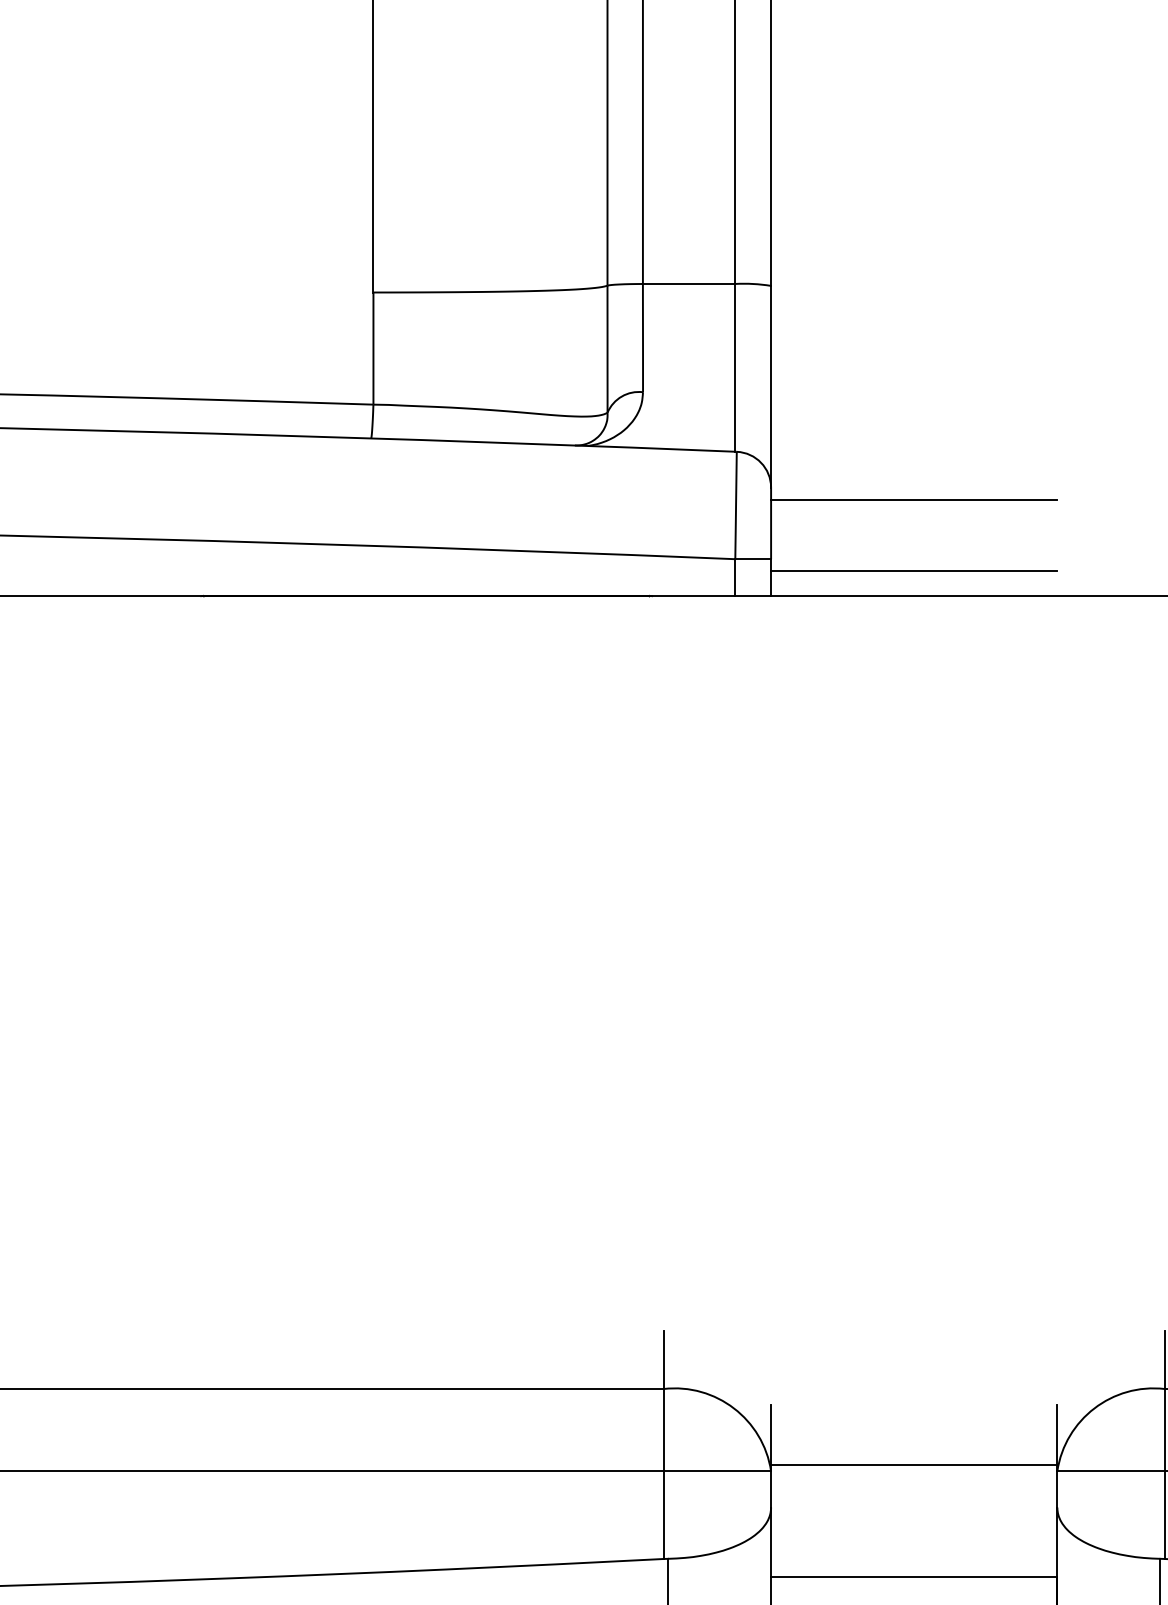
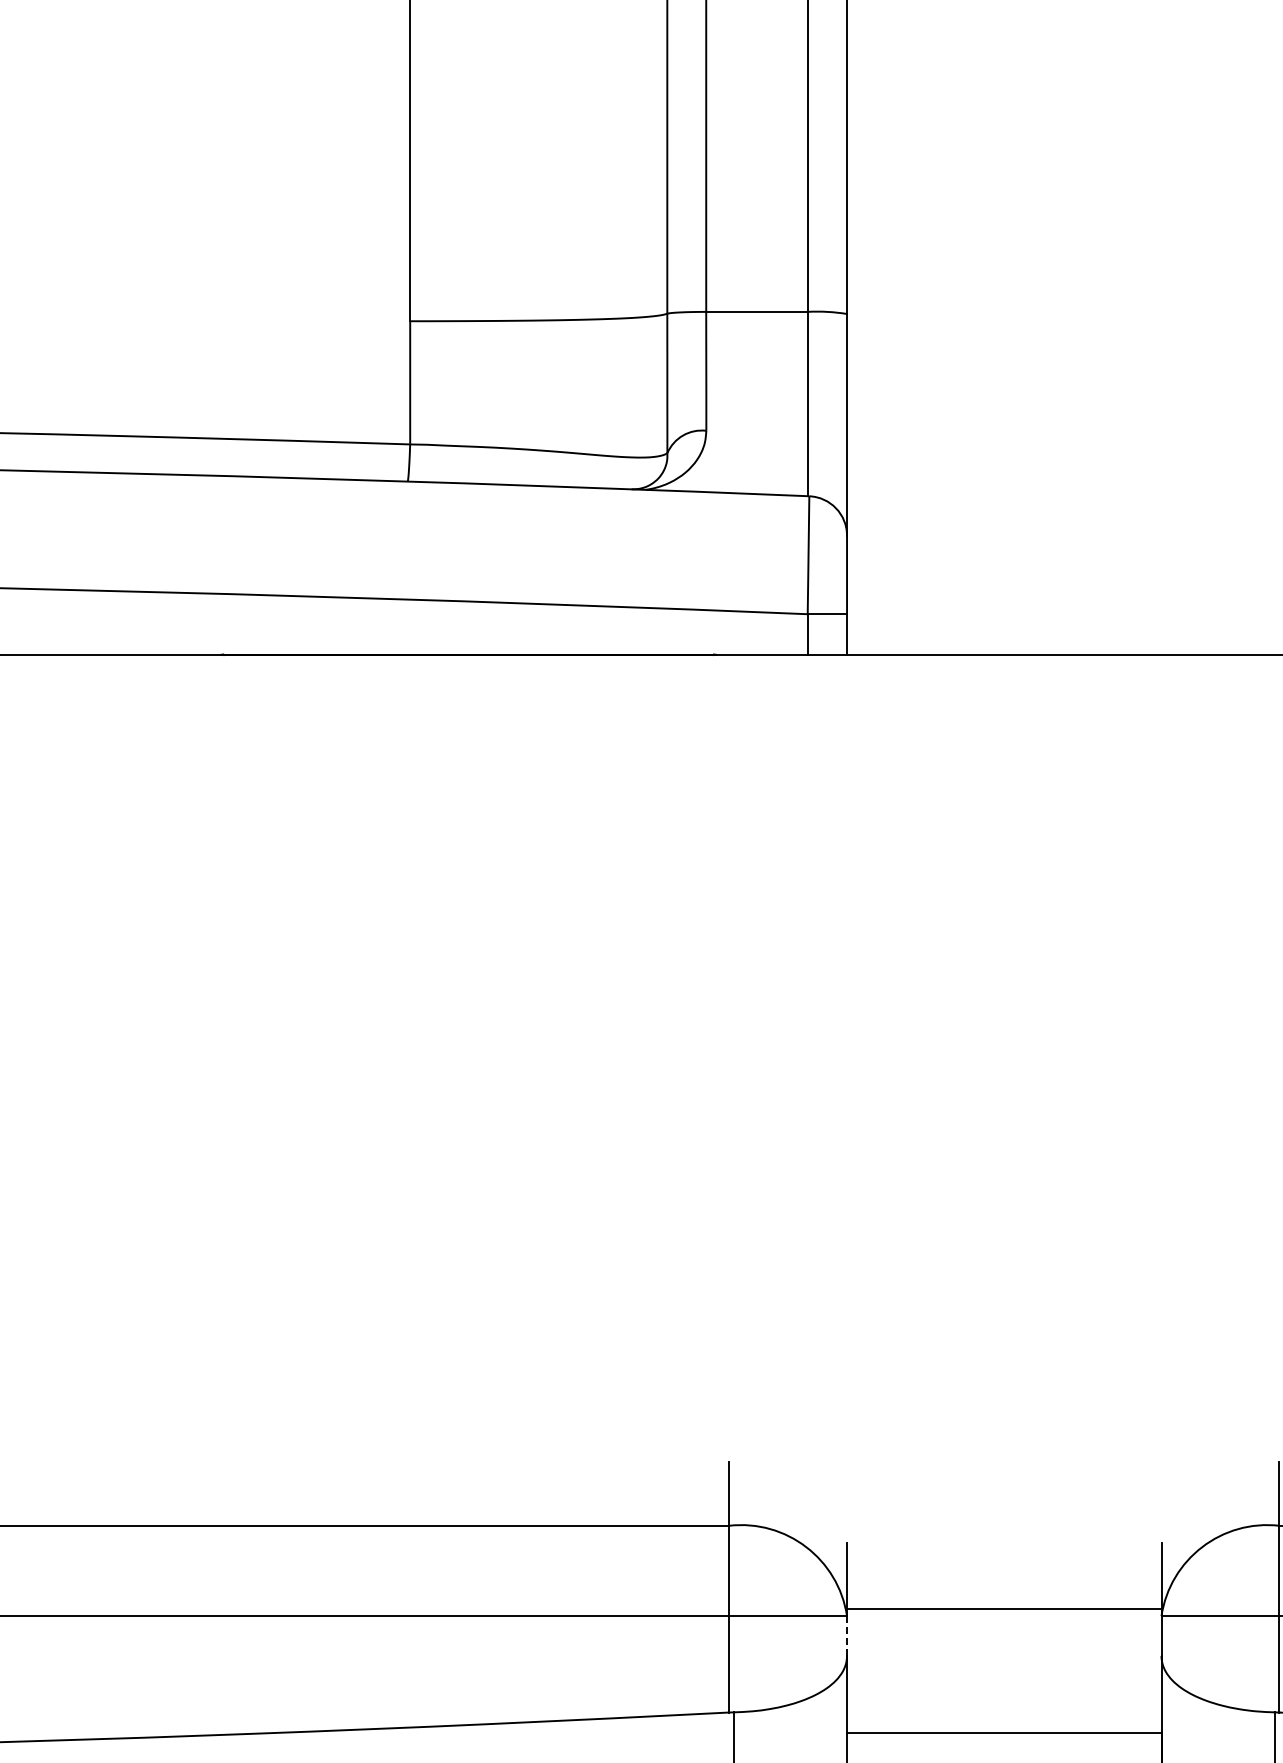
line: (914, 499) -> (1004, 548), removed
line: (914, 571) -> (1004, 627), removed
line: (771, 1489) -> (847, 1636), solid -> dashed

